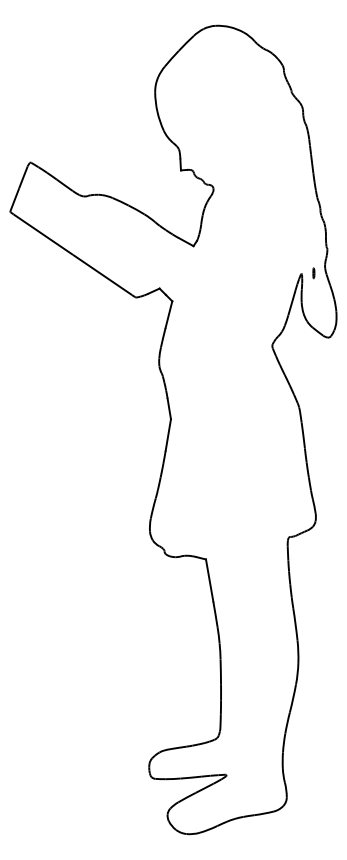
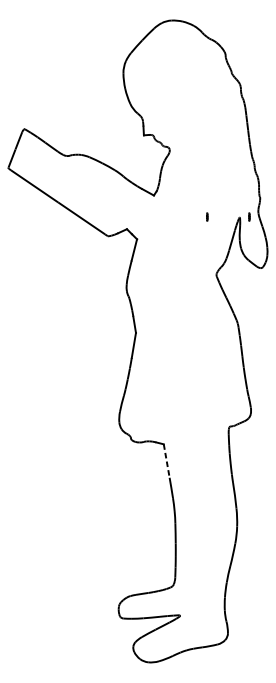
part: (260, 273) -> (207, 217), added
line: (209, 581) -> (166, 461), solid -> dashed

